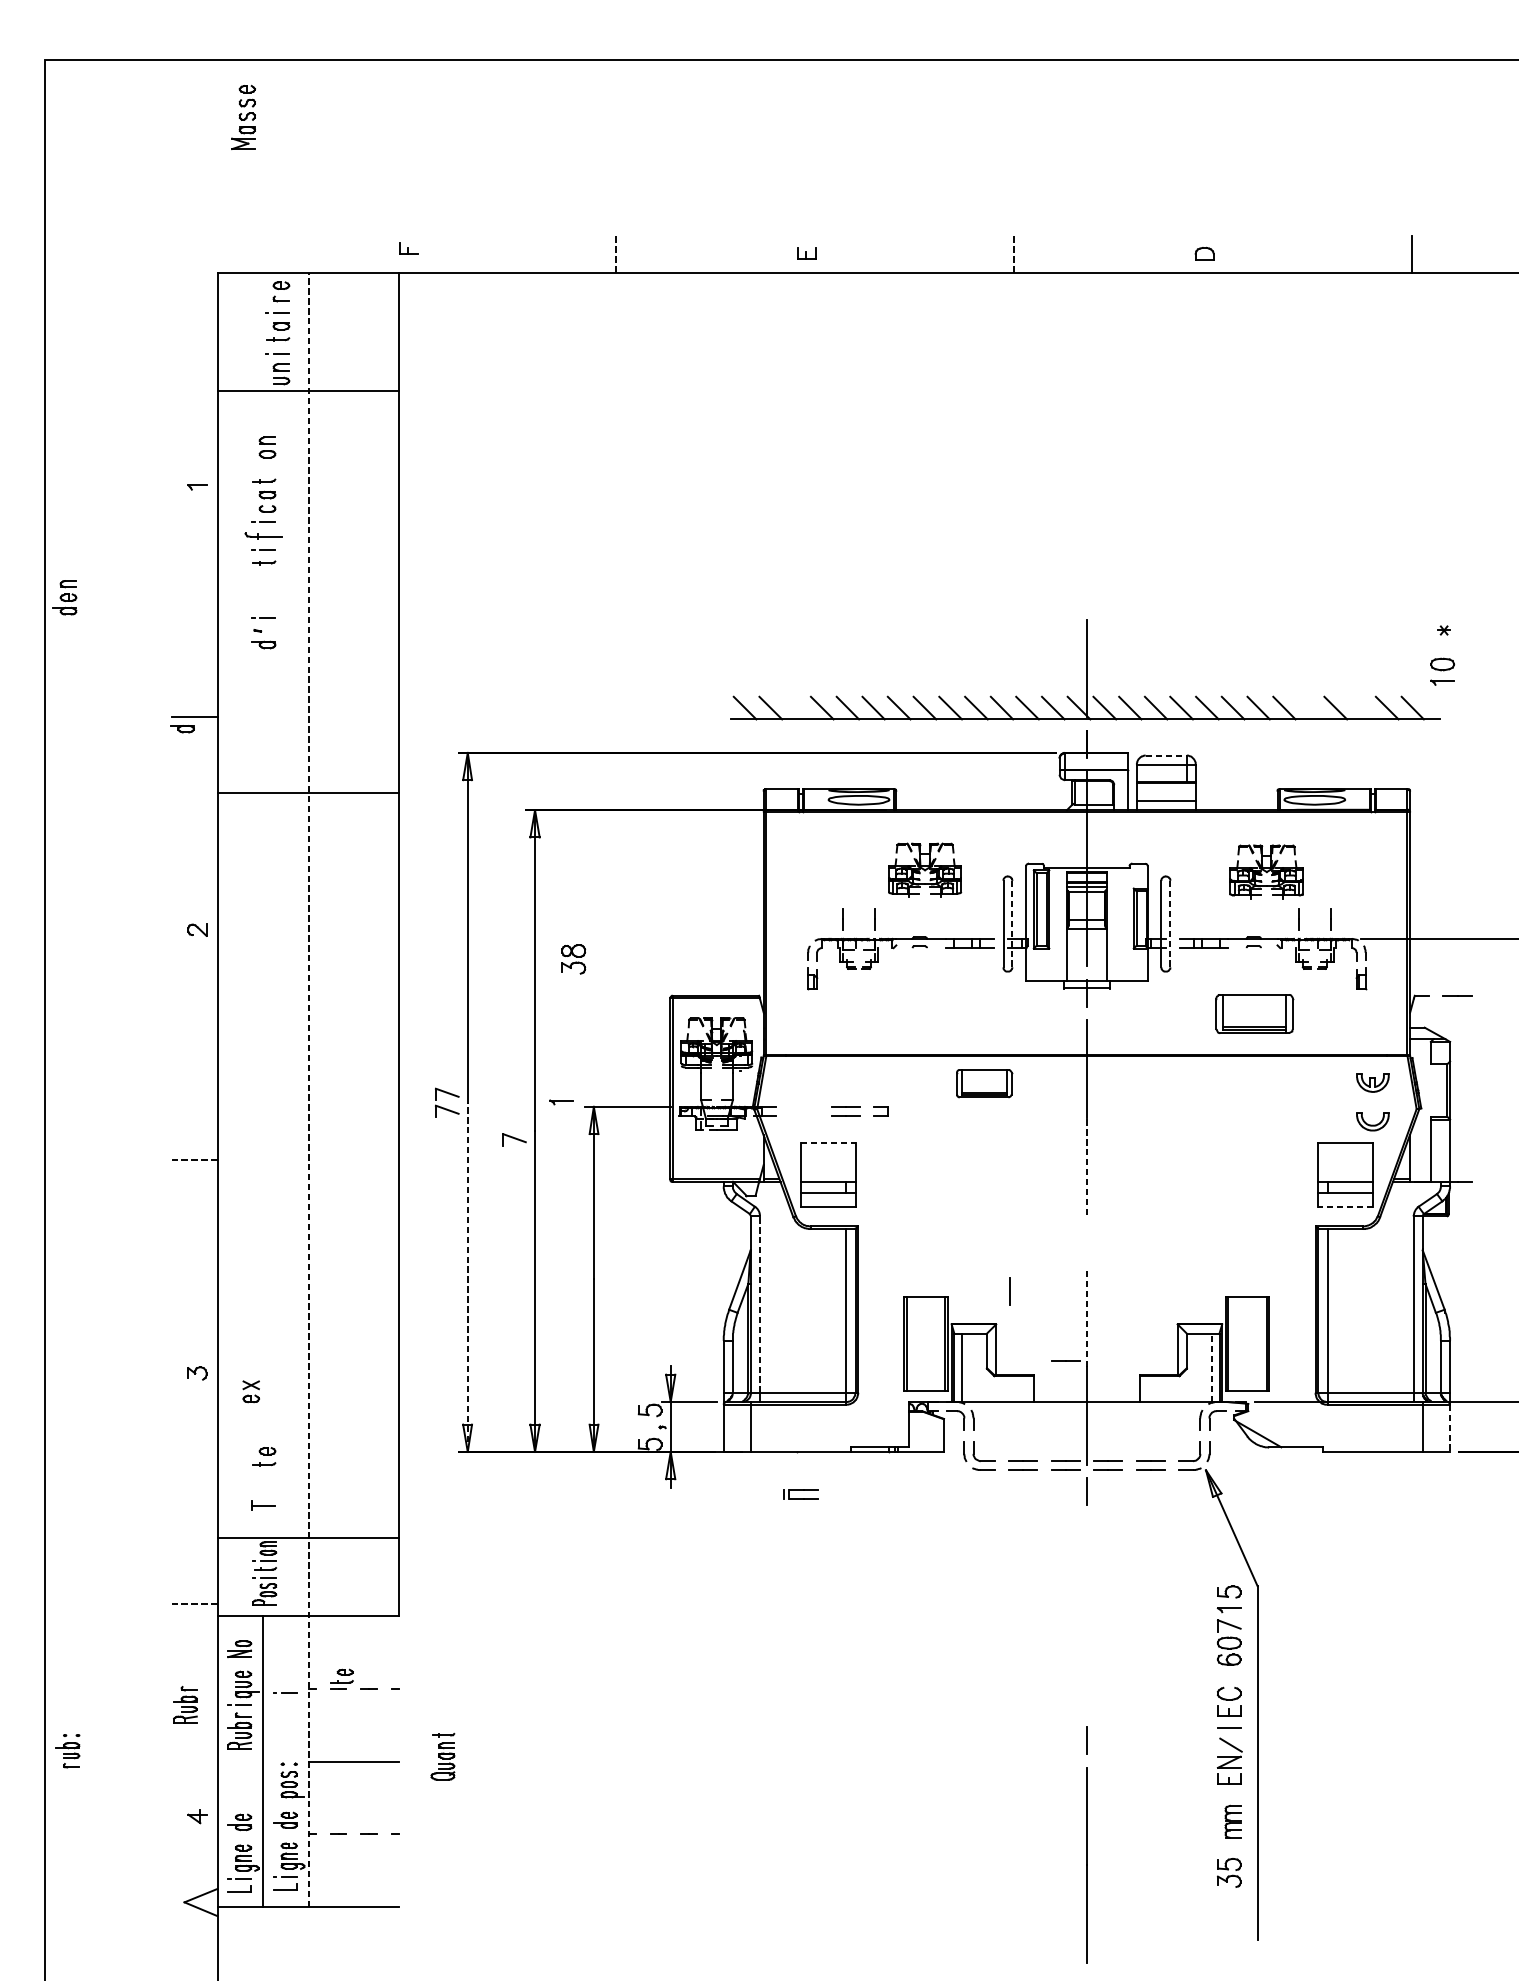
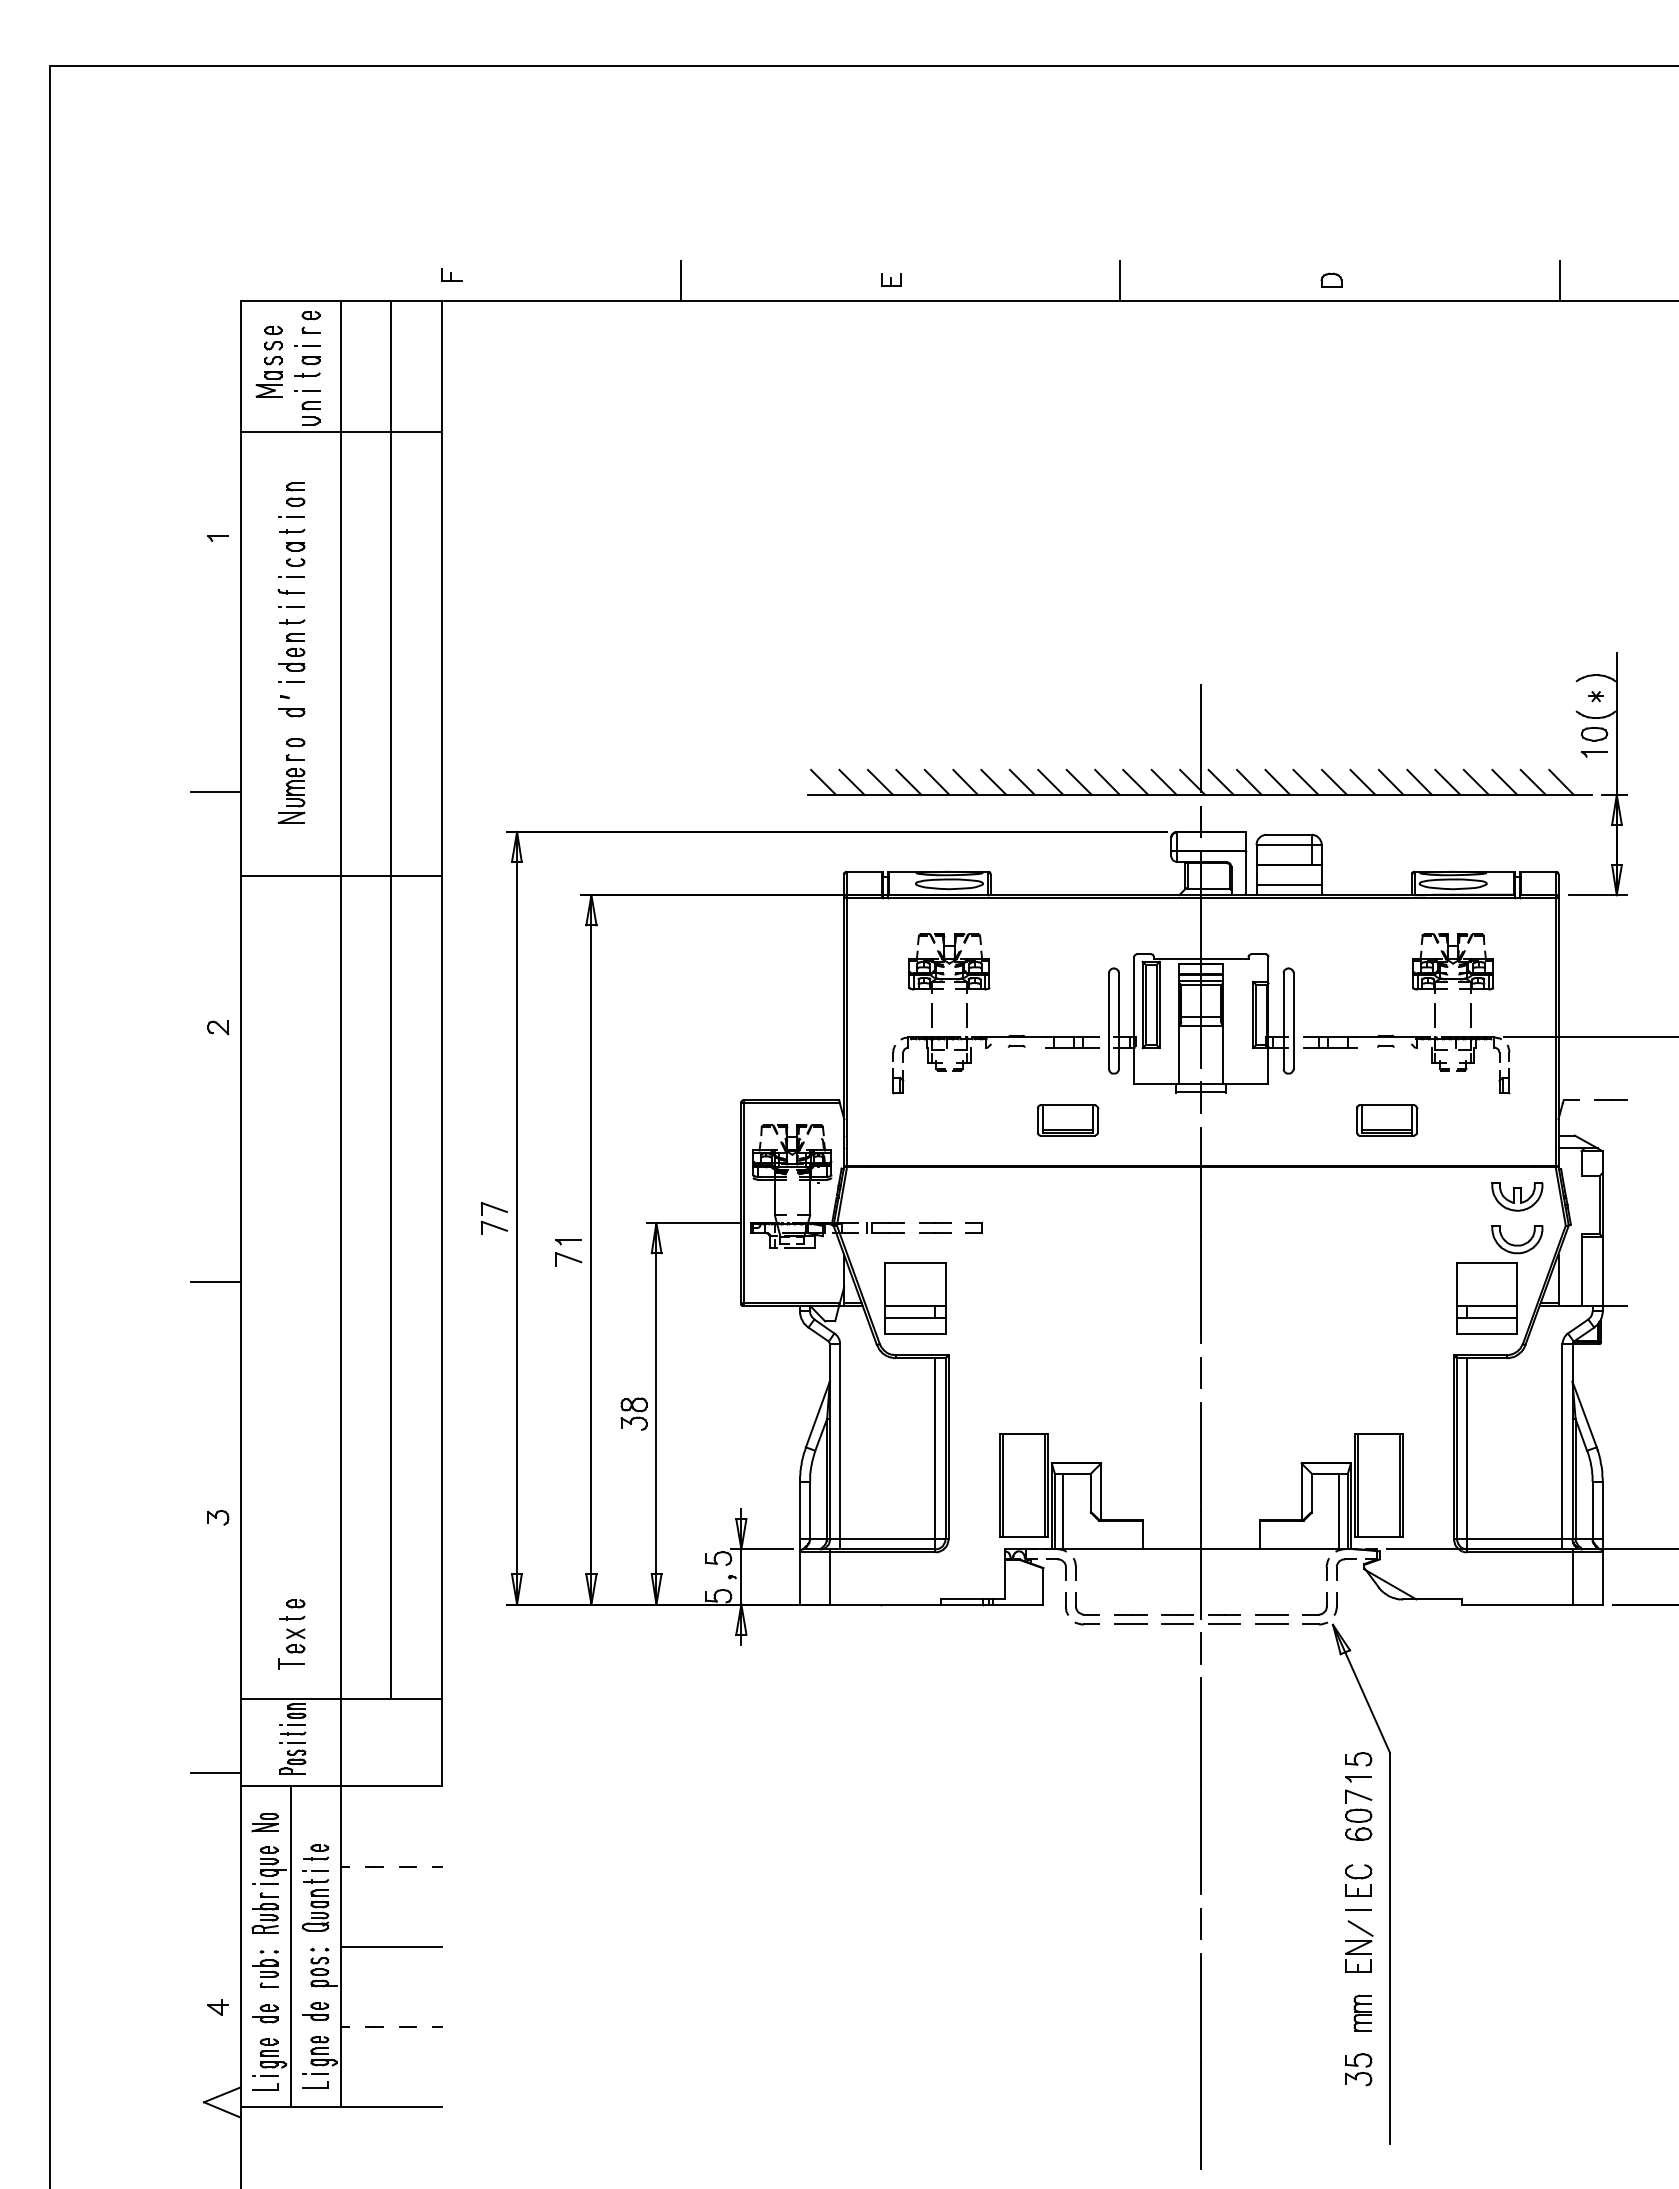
part: (242, 117) -> (268, 361), moved
line: (615, 254) -> (680, 281), dashed -> solid
line: (1013, 254) -> (1120, 281), dashed -> solid
line: (263, 467) -> (291, 516), added
part: (262, 535) -> (290, 591), size x0.62
part: (64, 597) -> (291, 652), moved
part: (1462, 700) -> (1616, 774), added
part: (263, 706) -> (291, 780), added
line: (796, 707) -> (880, 781), added
line: (1309, 707) -> (1447, 781), added
line: (1361, 707) -> (1504, 781), added
part: (182, 729) -> (201, 805), removed
line: (1166, 755) -> (1289, 834), dashed -> solid
part: (925, 870) -> (949, 963), moved
part: (1267, 871) -> (1453, 963), moved
line: (354, 905) -> (391, 1000), added
line: (1011, 924) -> (1118, 1021), dashed -> solid
line: (1170, 924) -> (1293, 1021), dashed -> solid
part: (573, 958) -> (633, 1413), moved
part: (1255, 1014) -> (1387, 1120), size x0.71
part: (1372, 1082) -> (1517, 1196), size x1.43
part: (984, 1083) -> (1068, 1120), moved
line: (308, 1089) -> (341, 1203), dashed -> solid
part: (561, 1102) -> (568, 1242), moved
part: (1372, 1121) -> (1517, 1239), size x1.43
line: (829, 1143) -> (916, 1263), dashed -> solid
line: (194, 1160) -> (215, 1282), dashed -> solid
line: (1087, 1166) -> (1201, 1289), dashed -> solid
line: (1344, 1206) -> (1486, 1333), dashed -> solid
line: (468, 1276) -> (517, 1410), dashed -> solid
line: (1009, 1290) -> (1200, 1372), moved
line: (759, 1304) -> (839, 1441), dashed -> solid
line: (1087, 1318) -> (1201, 1456), dashed -> solid
line: (1065, 1360) -> (1177, 1503), removed
line: (1211, 1367) -> (1339, 1511), dashed -> solid
part: (251, 1391) -> (295, 1640), moved
line: (1449, 1428) -> (1602, 1578), dashed -> solid
part: (801, 1493) -> (885, 1227), moved
line: (194, 1603) -> (215, 1772), dashed -> solid
line: (1086, 1615) -> (1200, 1785), added
part: (342, 1676) -> (316, 1852), moved
part: (184, 1704) -> (204, 1883), removed
part: (68, 1751) -> (265, 1969), moved
part: (442, 1756) -> (315, 1905), moved

